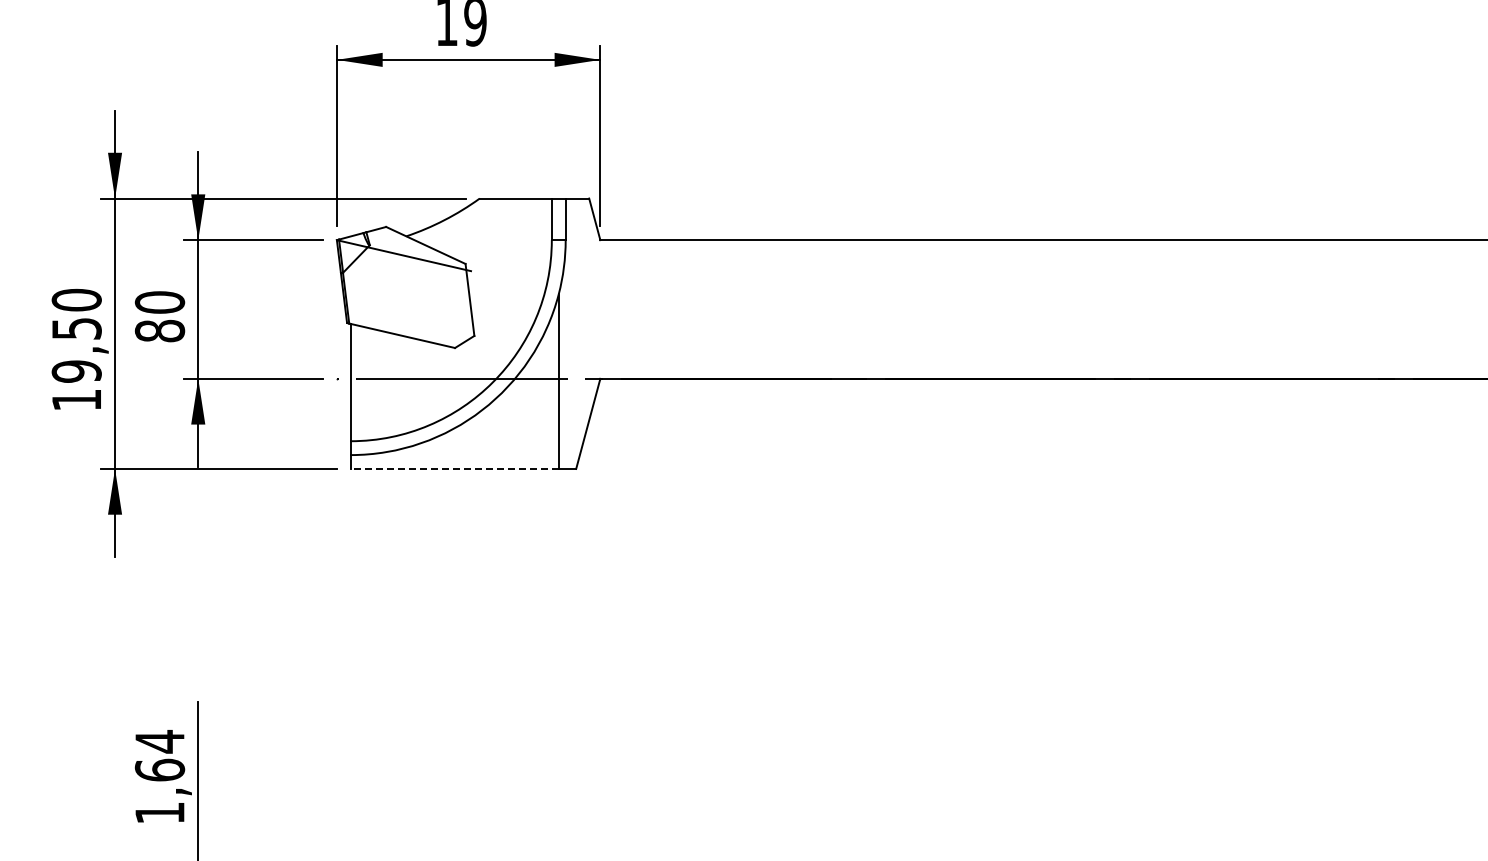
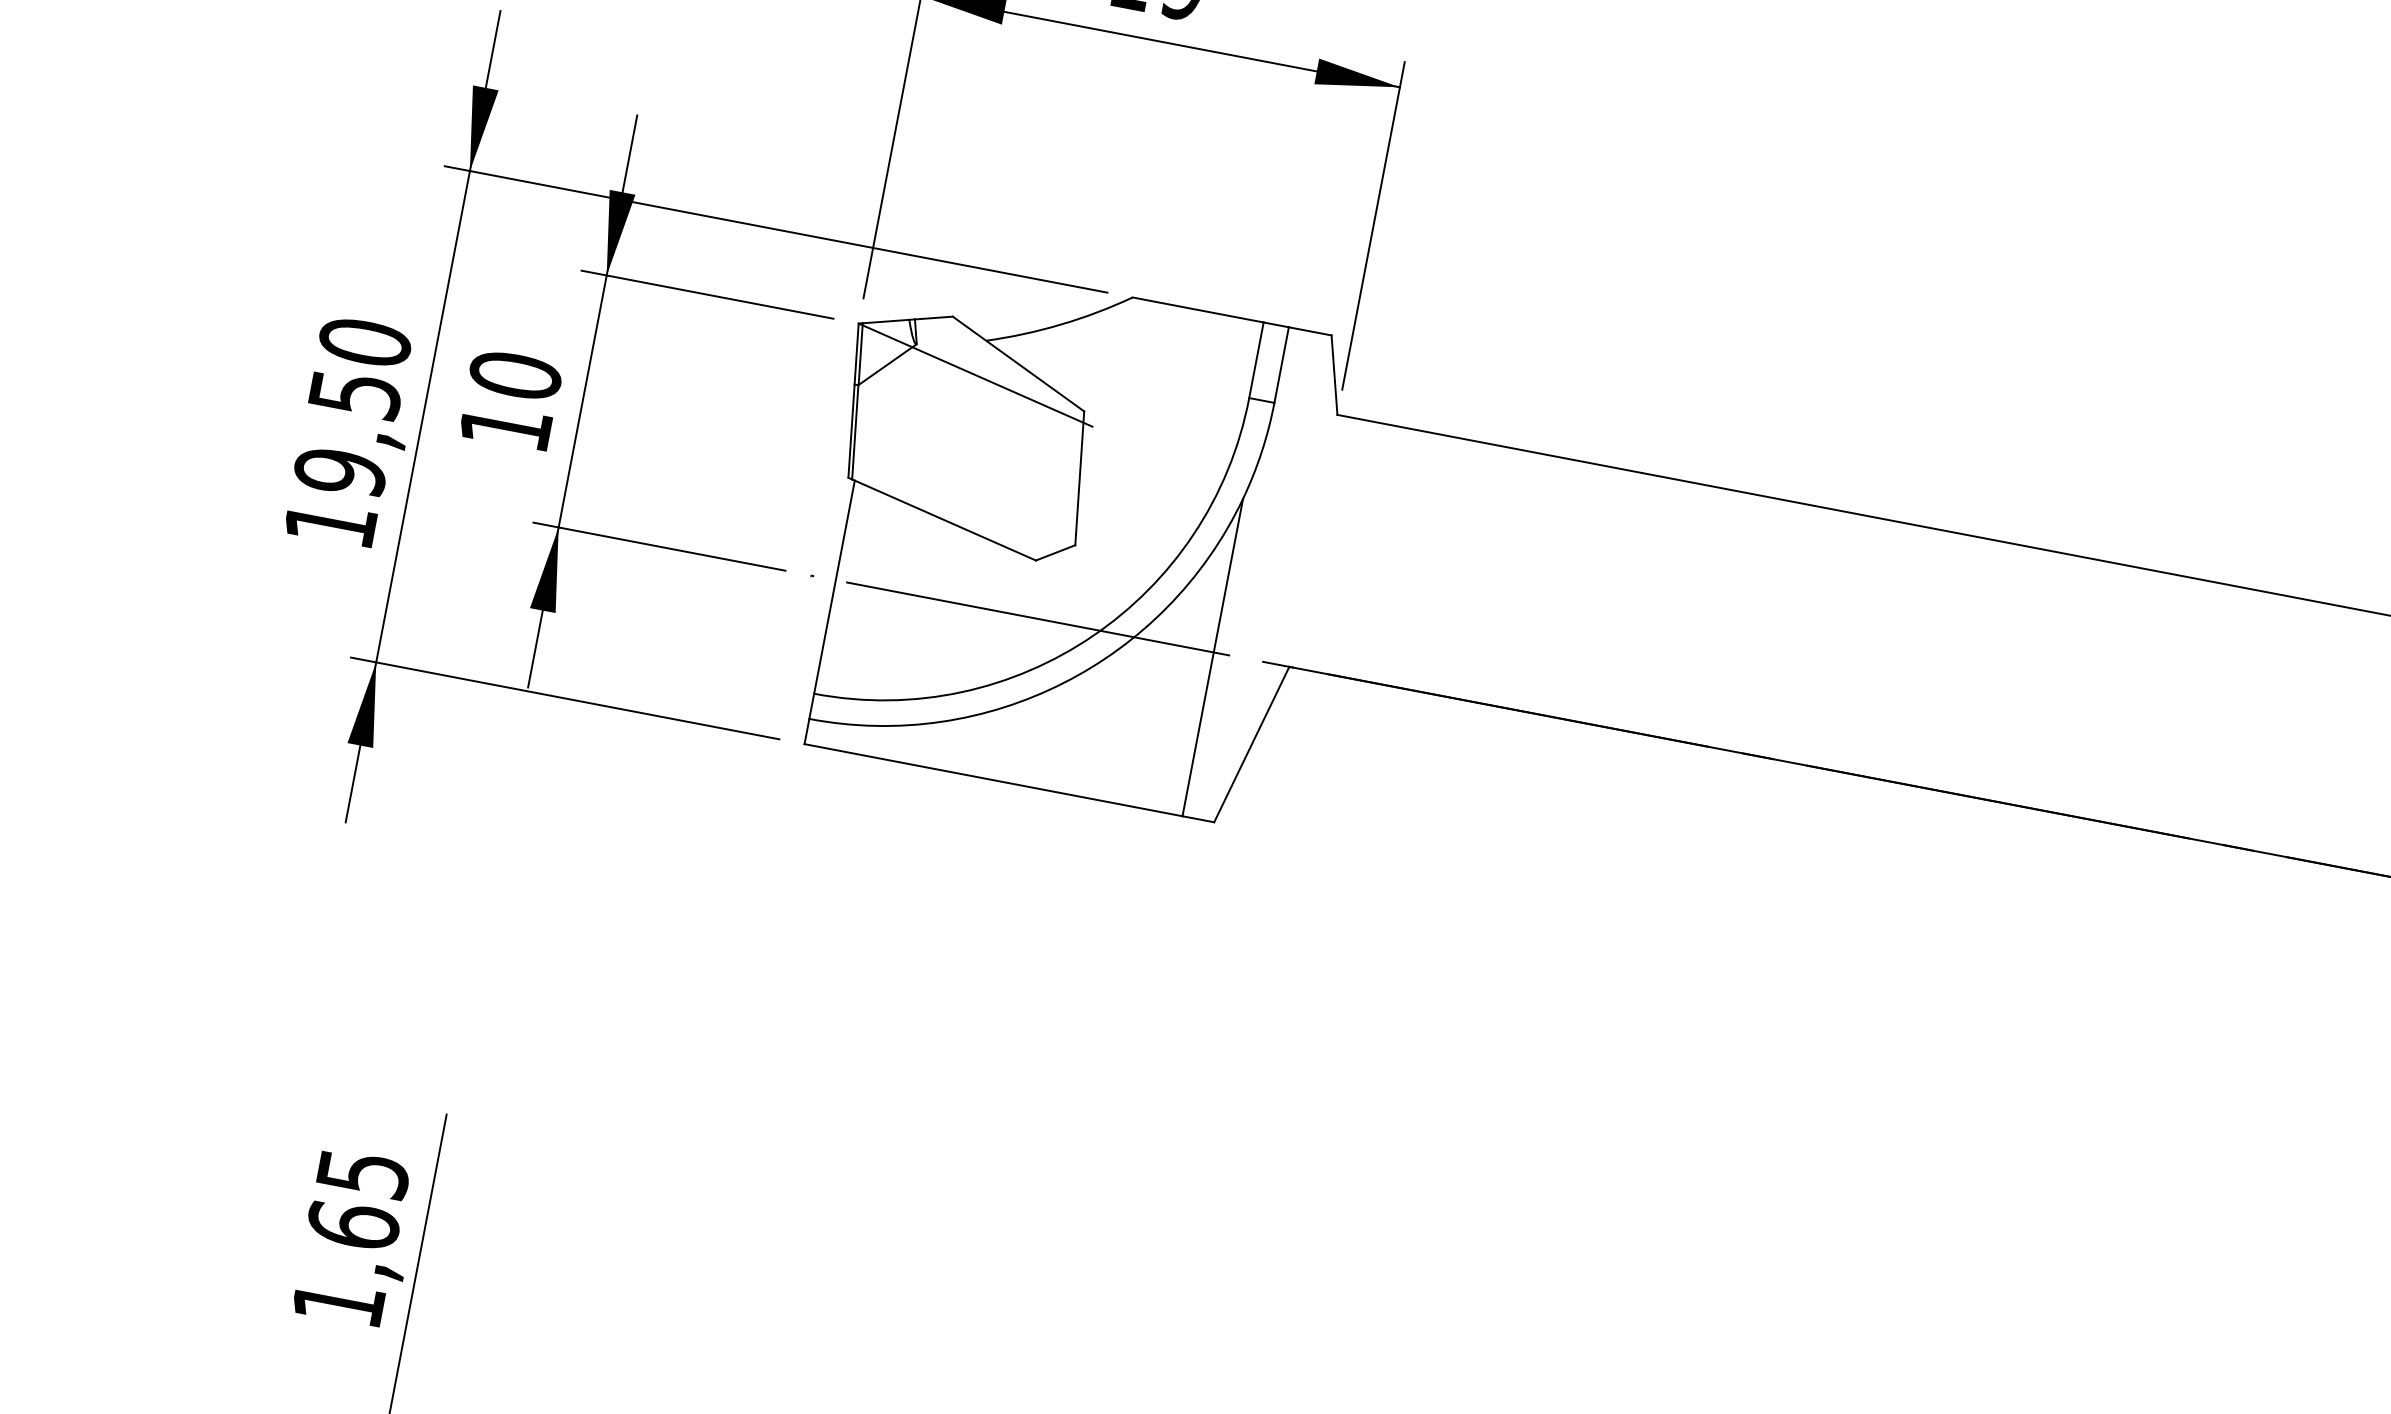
text: (159, 330) -> (504, 426), 80 -> 10
line: (454, 468) -> (993, 779), dashed -> solid
text: (160, 741) -> (364, 1173), 1,64 -> 1,65

